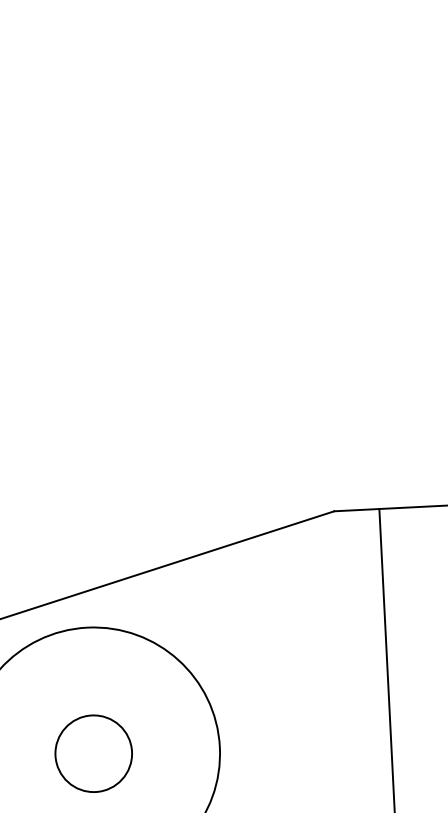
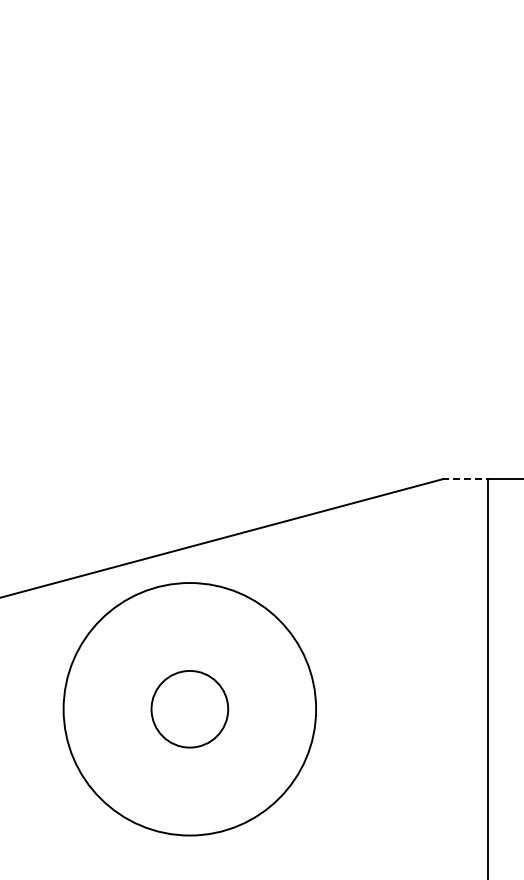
line: (356, 510) -> (464, 479), solid -> dashed

